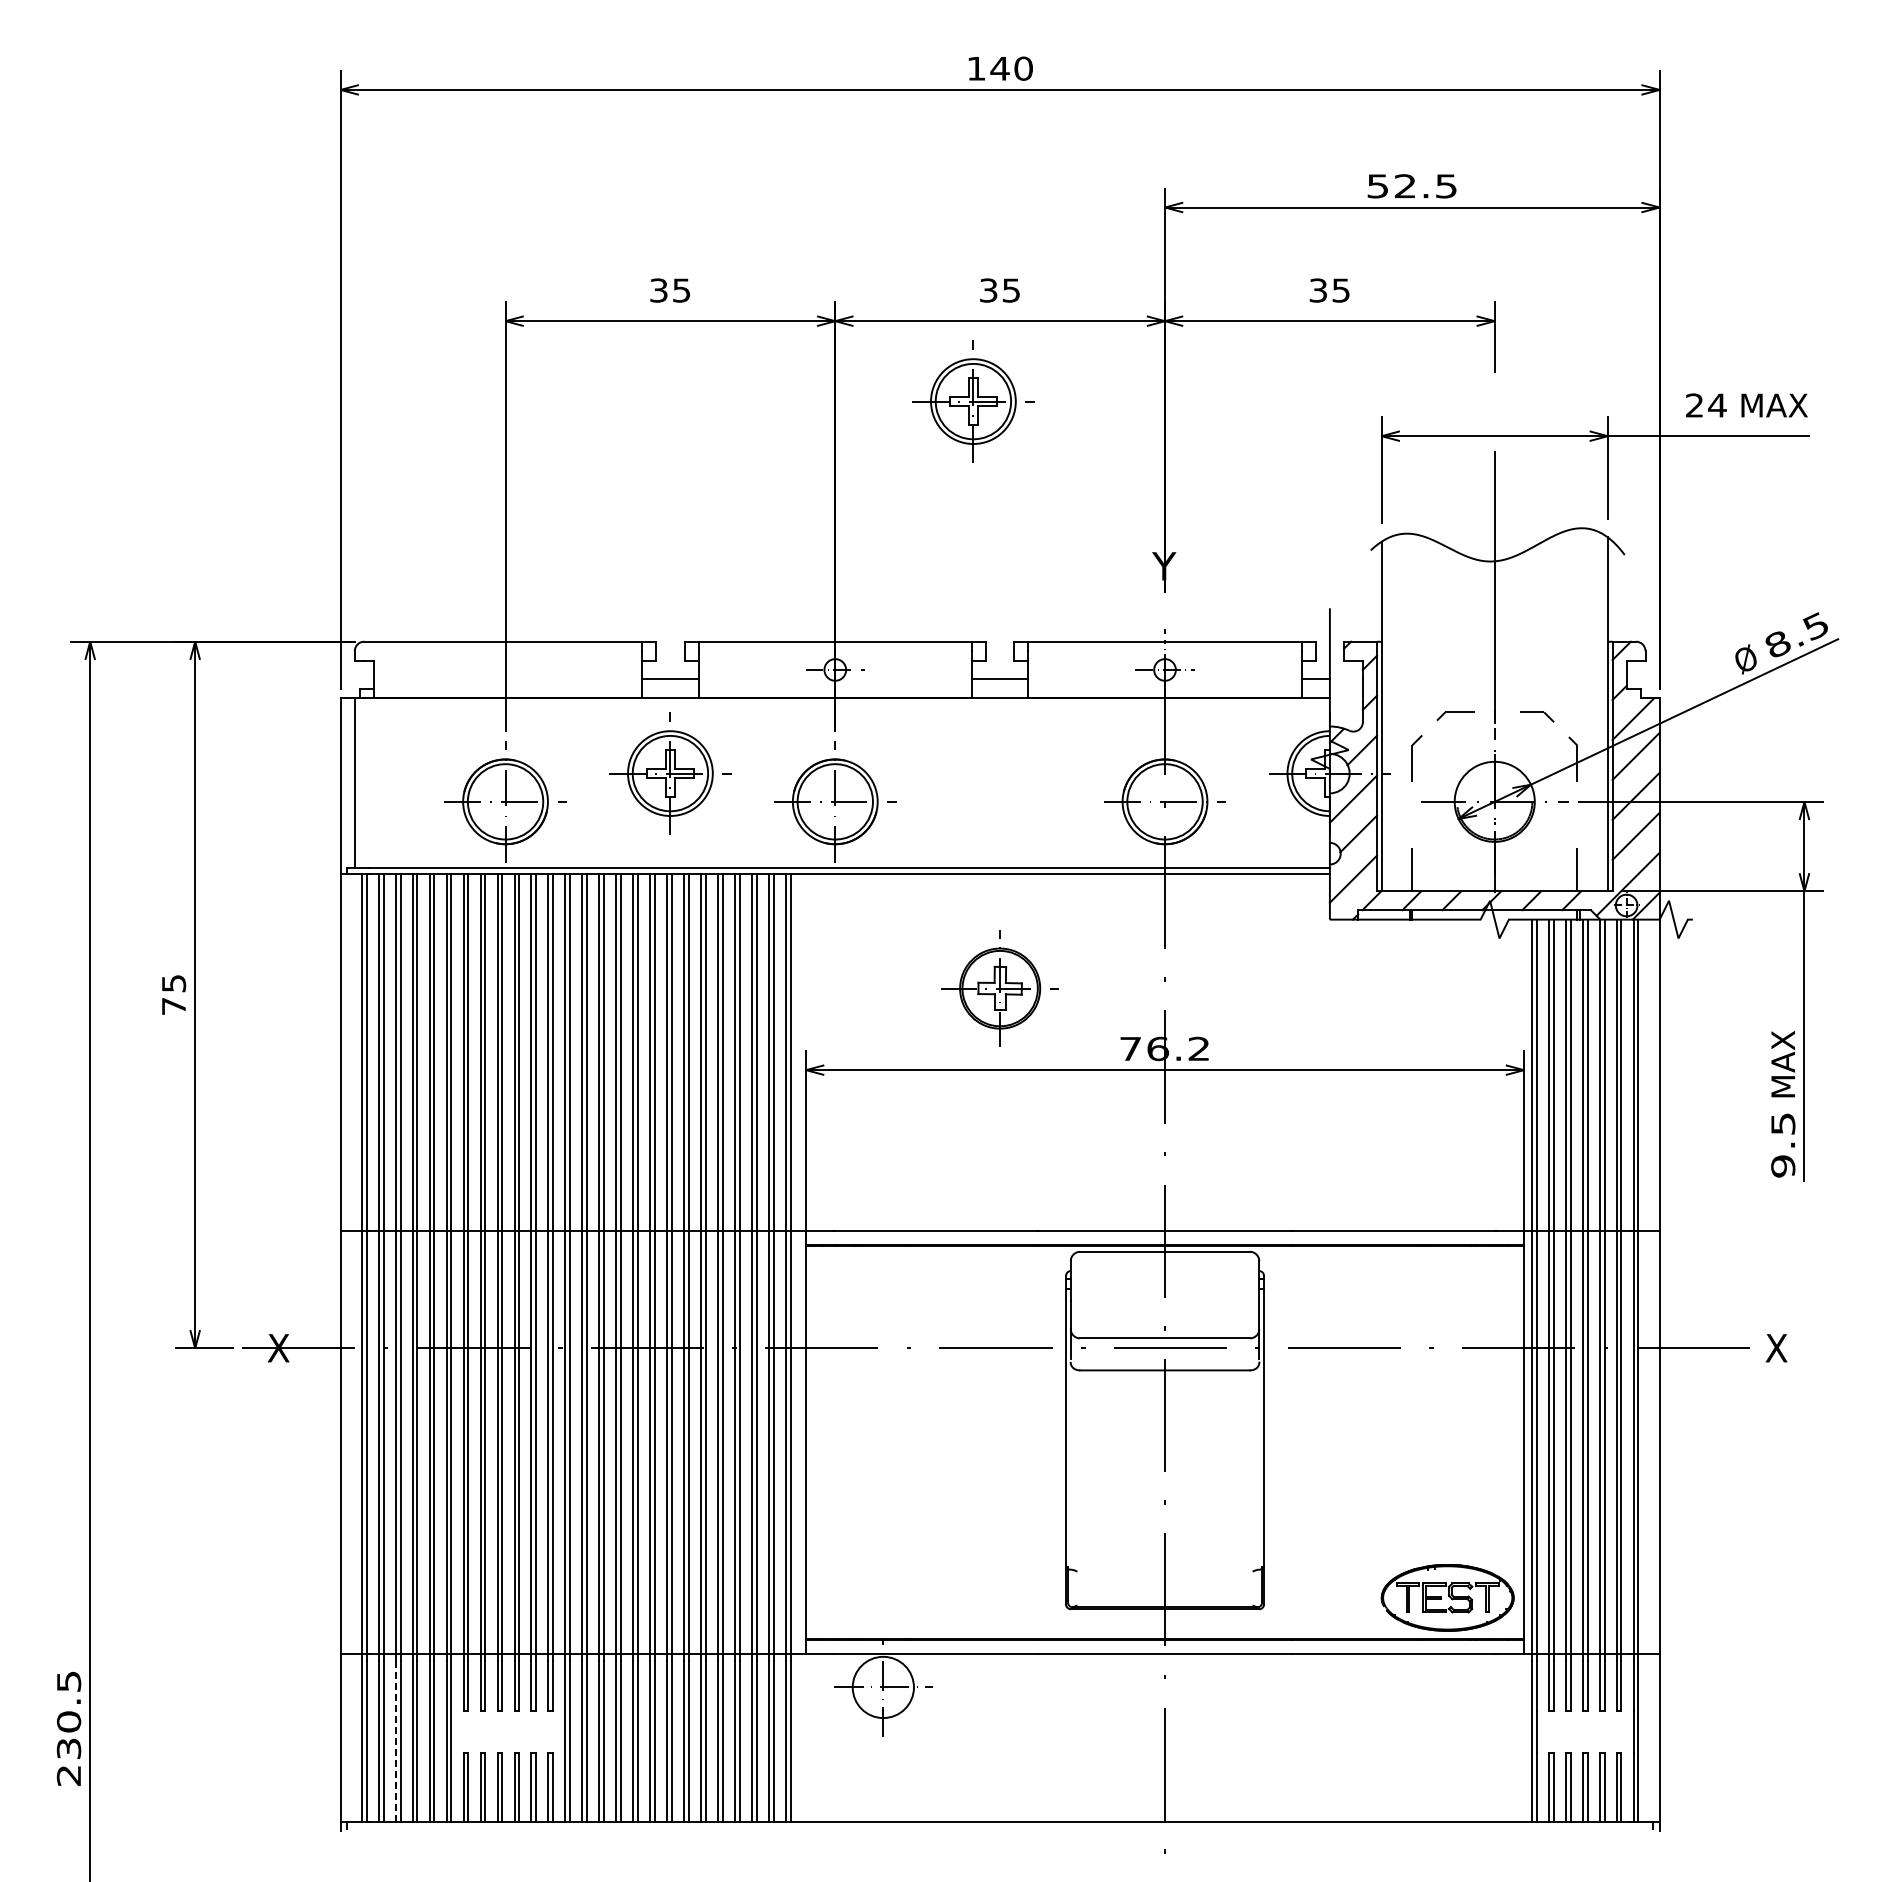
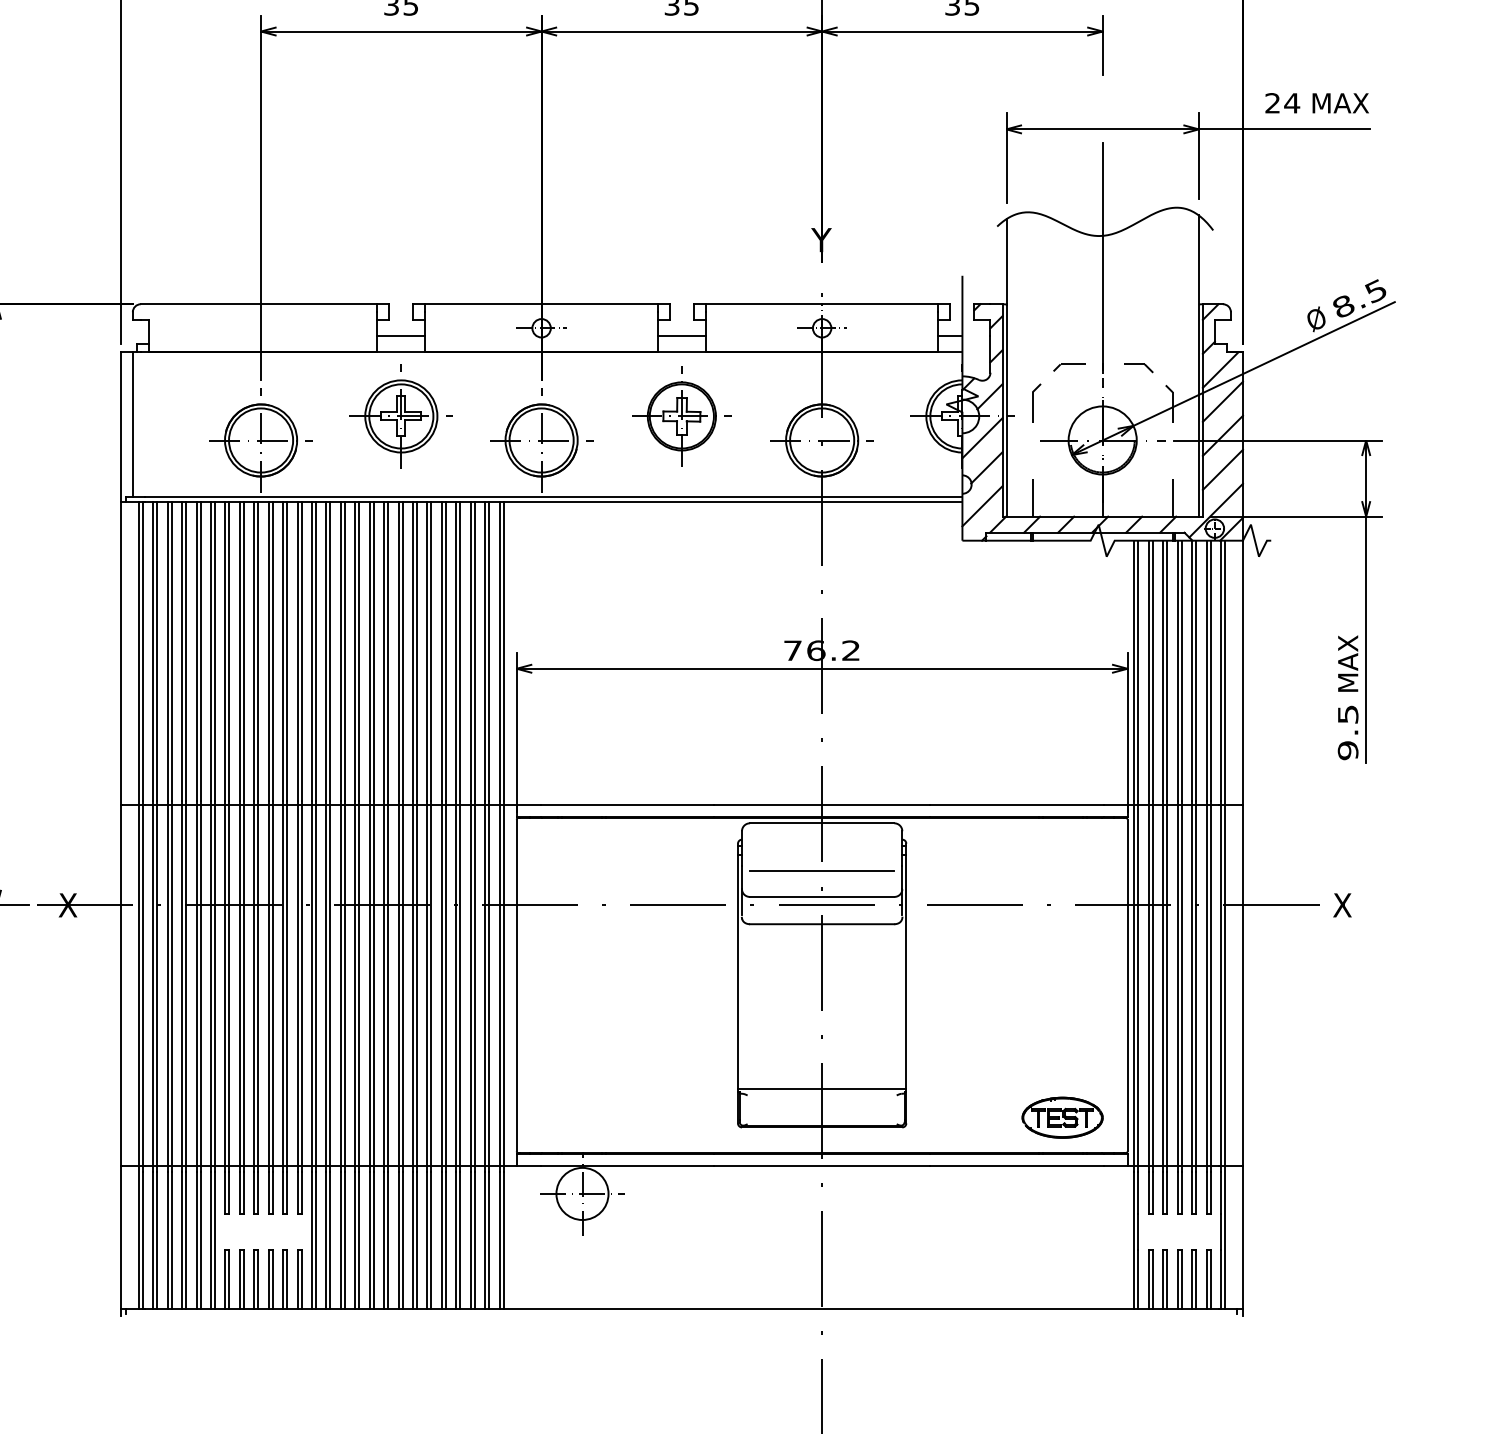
part: (973, 401) -> (659, 99), removed
part: (999, 988) -> (681, 416), moved
line: (1164, 1307) -> (821, 870), added
line: (1164, 1563) -> (821, 1088), added
part: (1447, 1597) -> (1062, 1117), size x0.71
line: (395, 1741) -> (167, 1239), dashed -> solid

